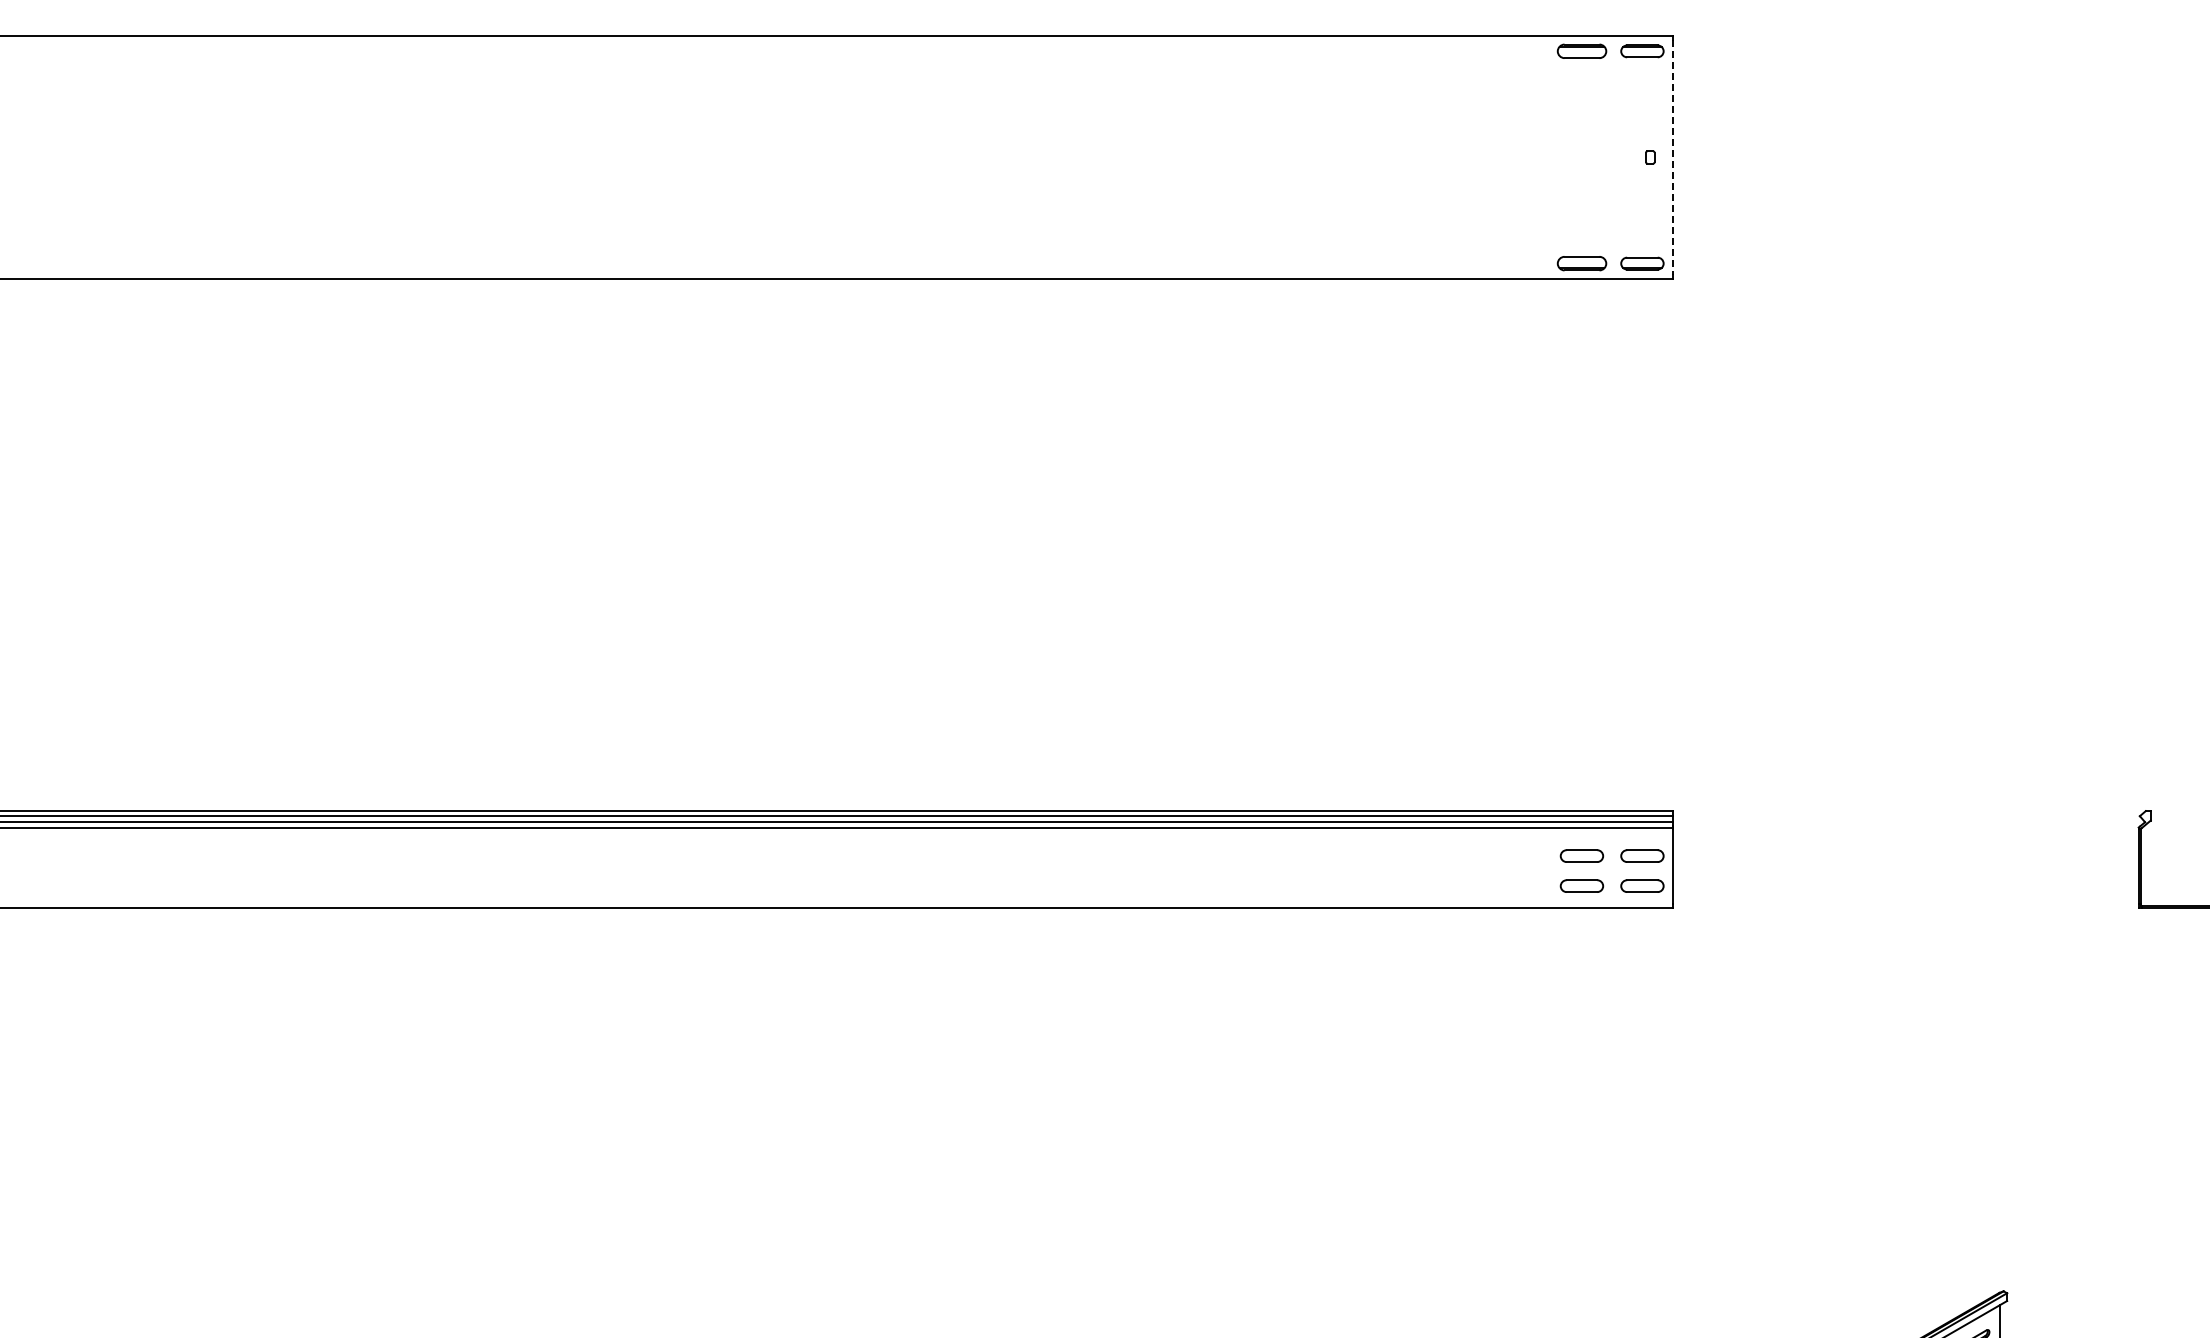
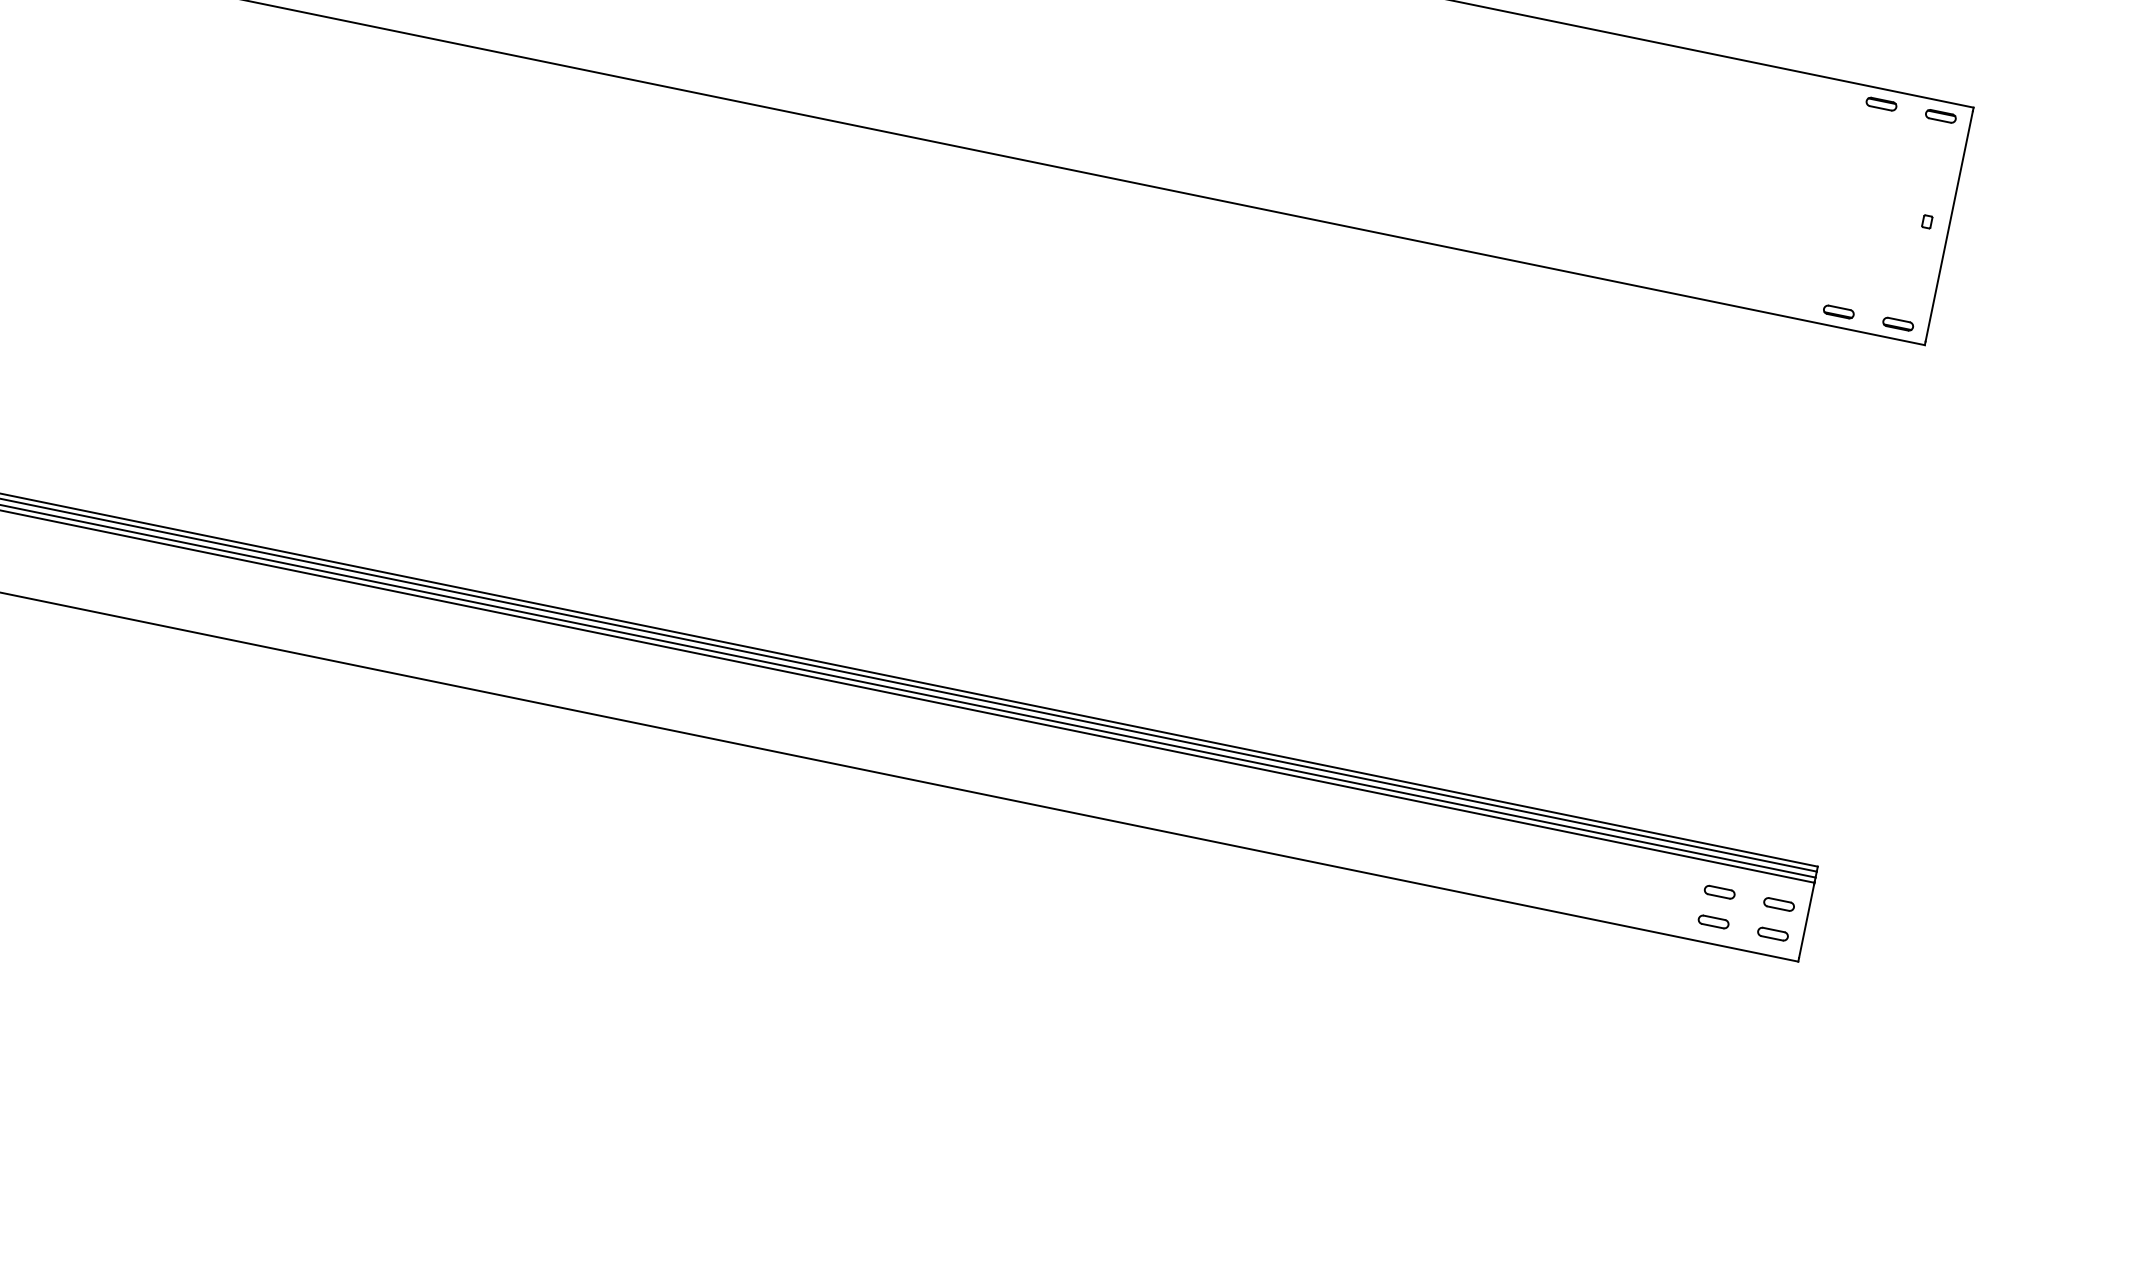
part: (1581, 51) -> (1881, 104), size x0.62
part: (1642, 51) -> (1940, 116), size x0.71
line: (1672, 157) -> (1948, 226), dashed -> solid
part: (1581, 263) -> (1838, 311), size x0.62
part: (1642, 263) -> (1898, 324), size x0.71
part: (1581, 855) -> (1719, 891), size x0.71
part: (1642, 855) -> (1779, 904), size x0.71
part: (1581, 886) -> (1713, 922), size x0.71
part: (1642, 886) -> (1773, 934), size x0.71

